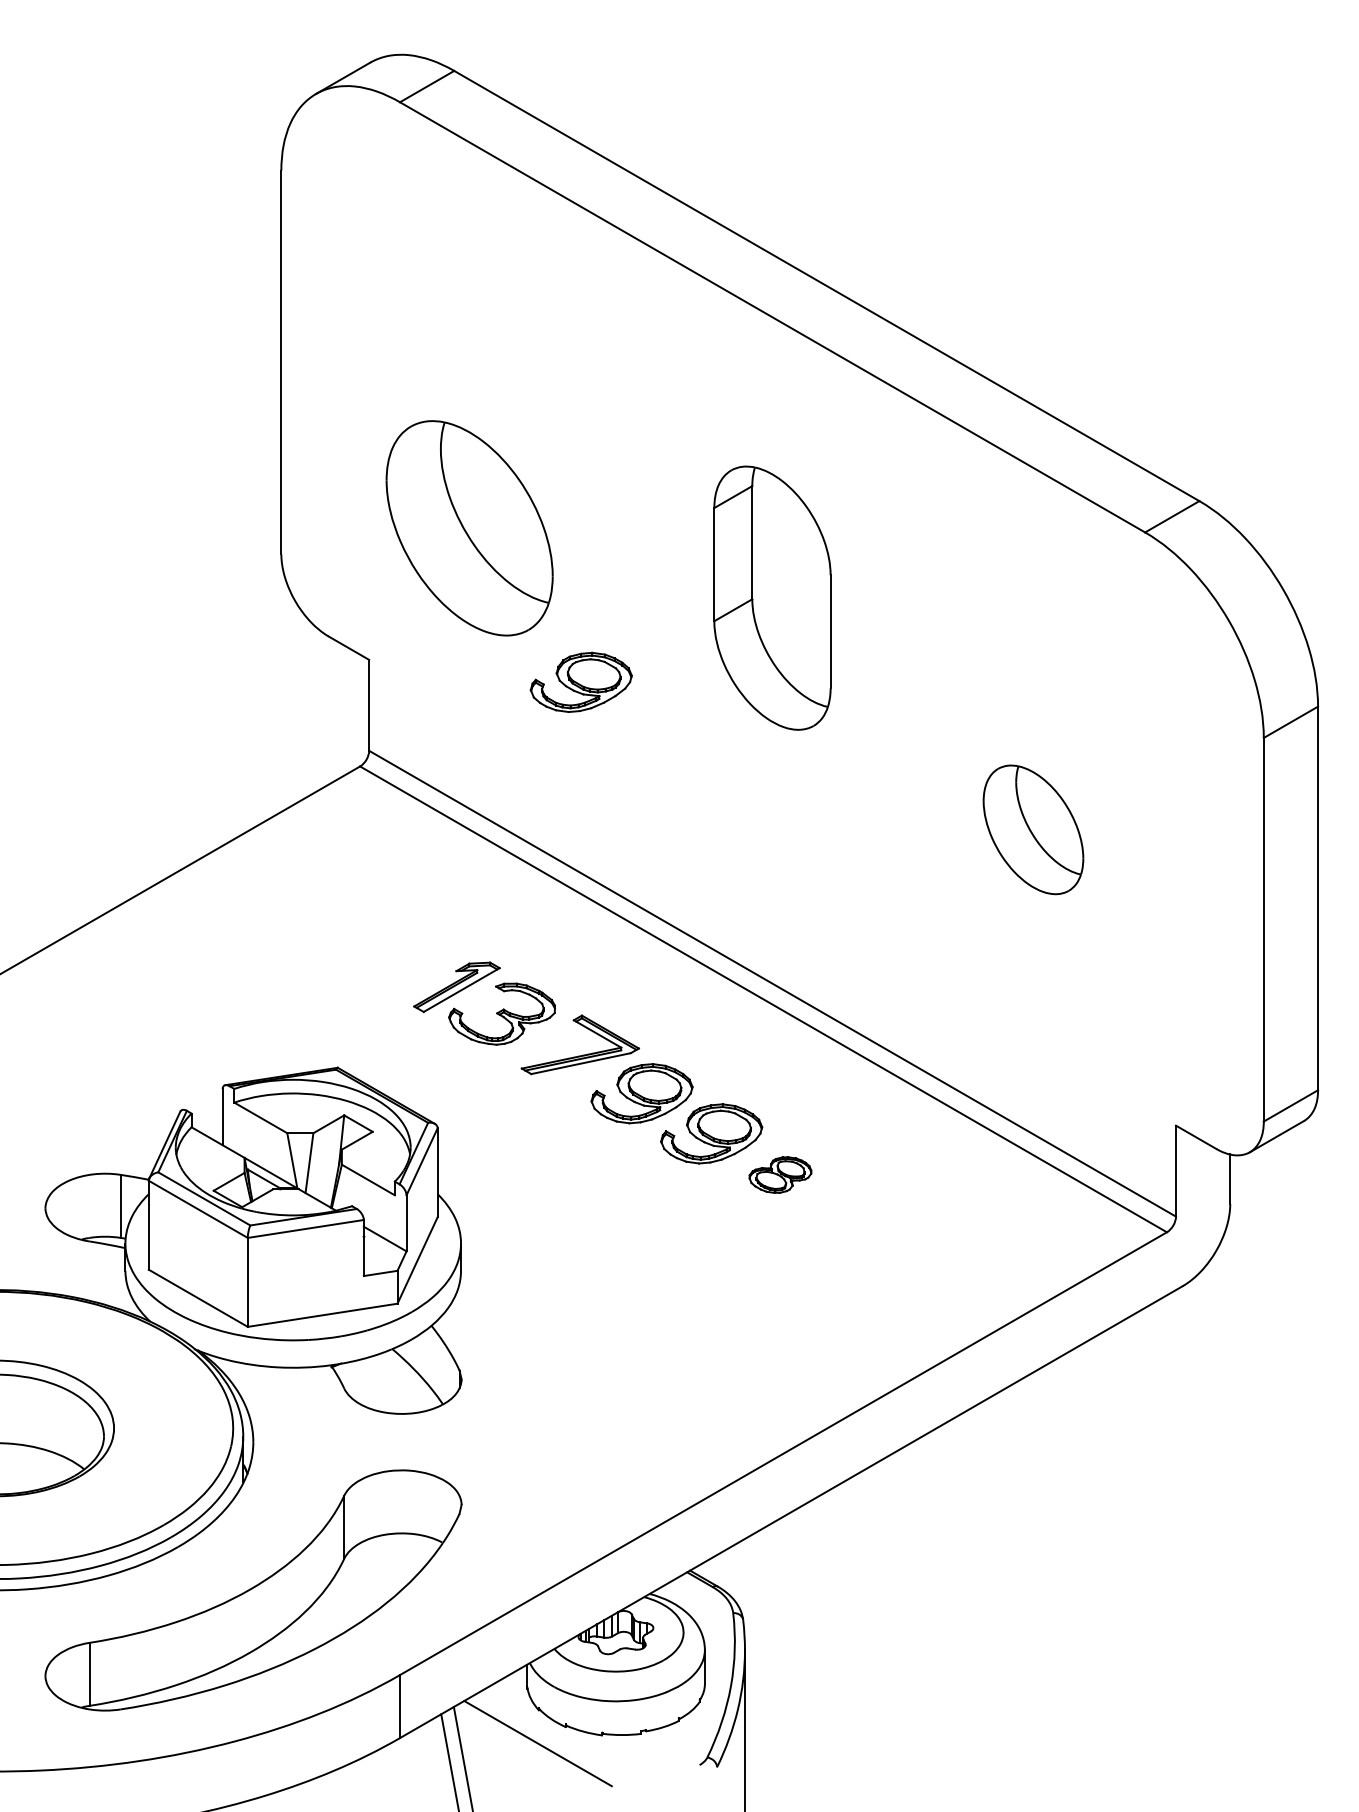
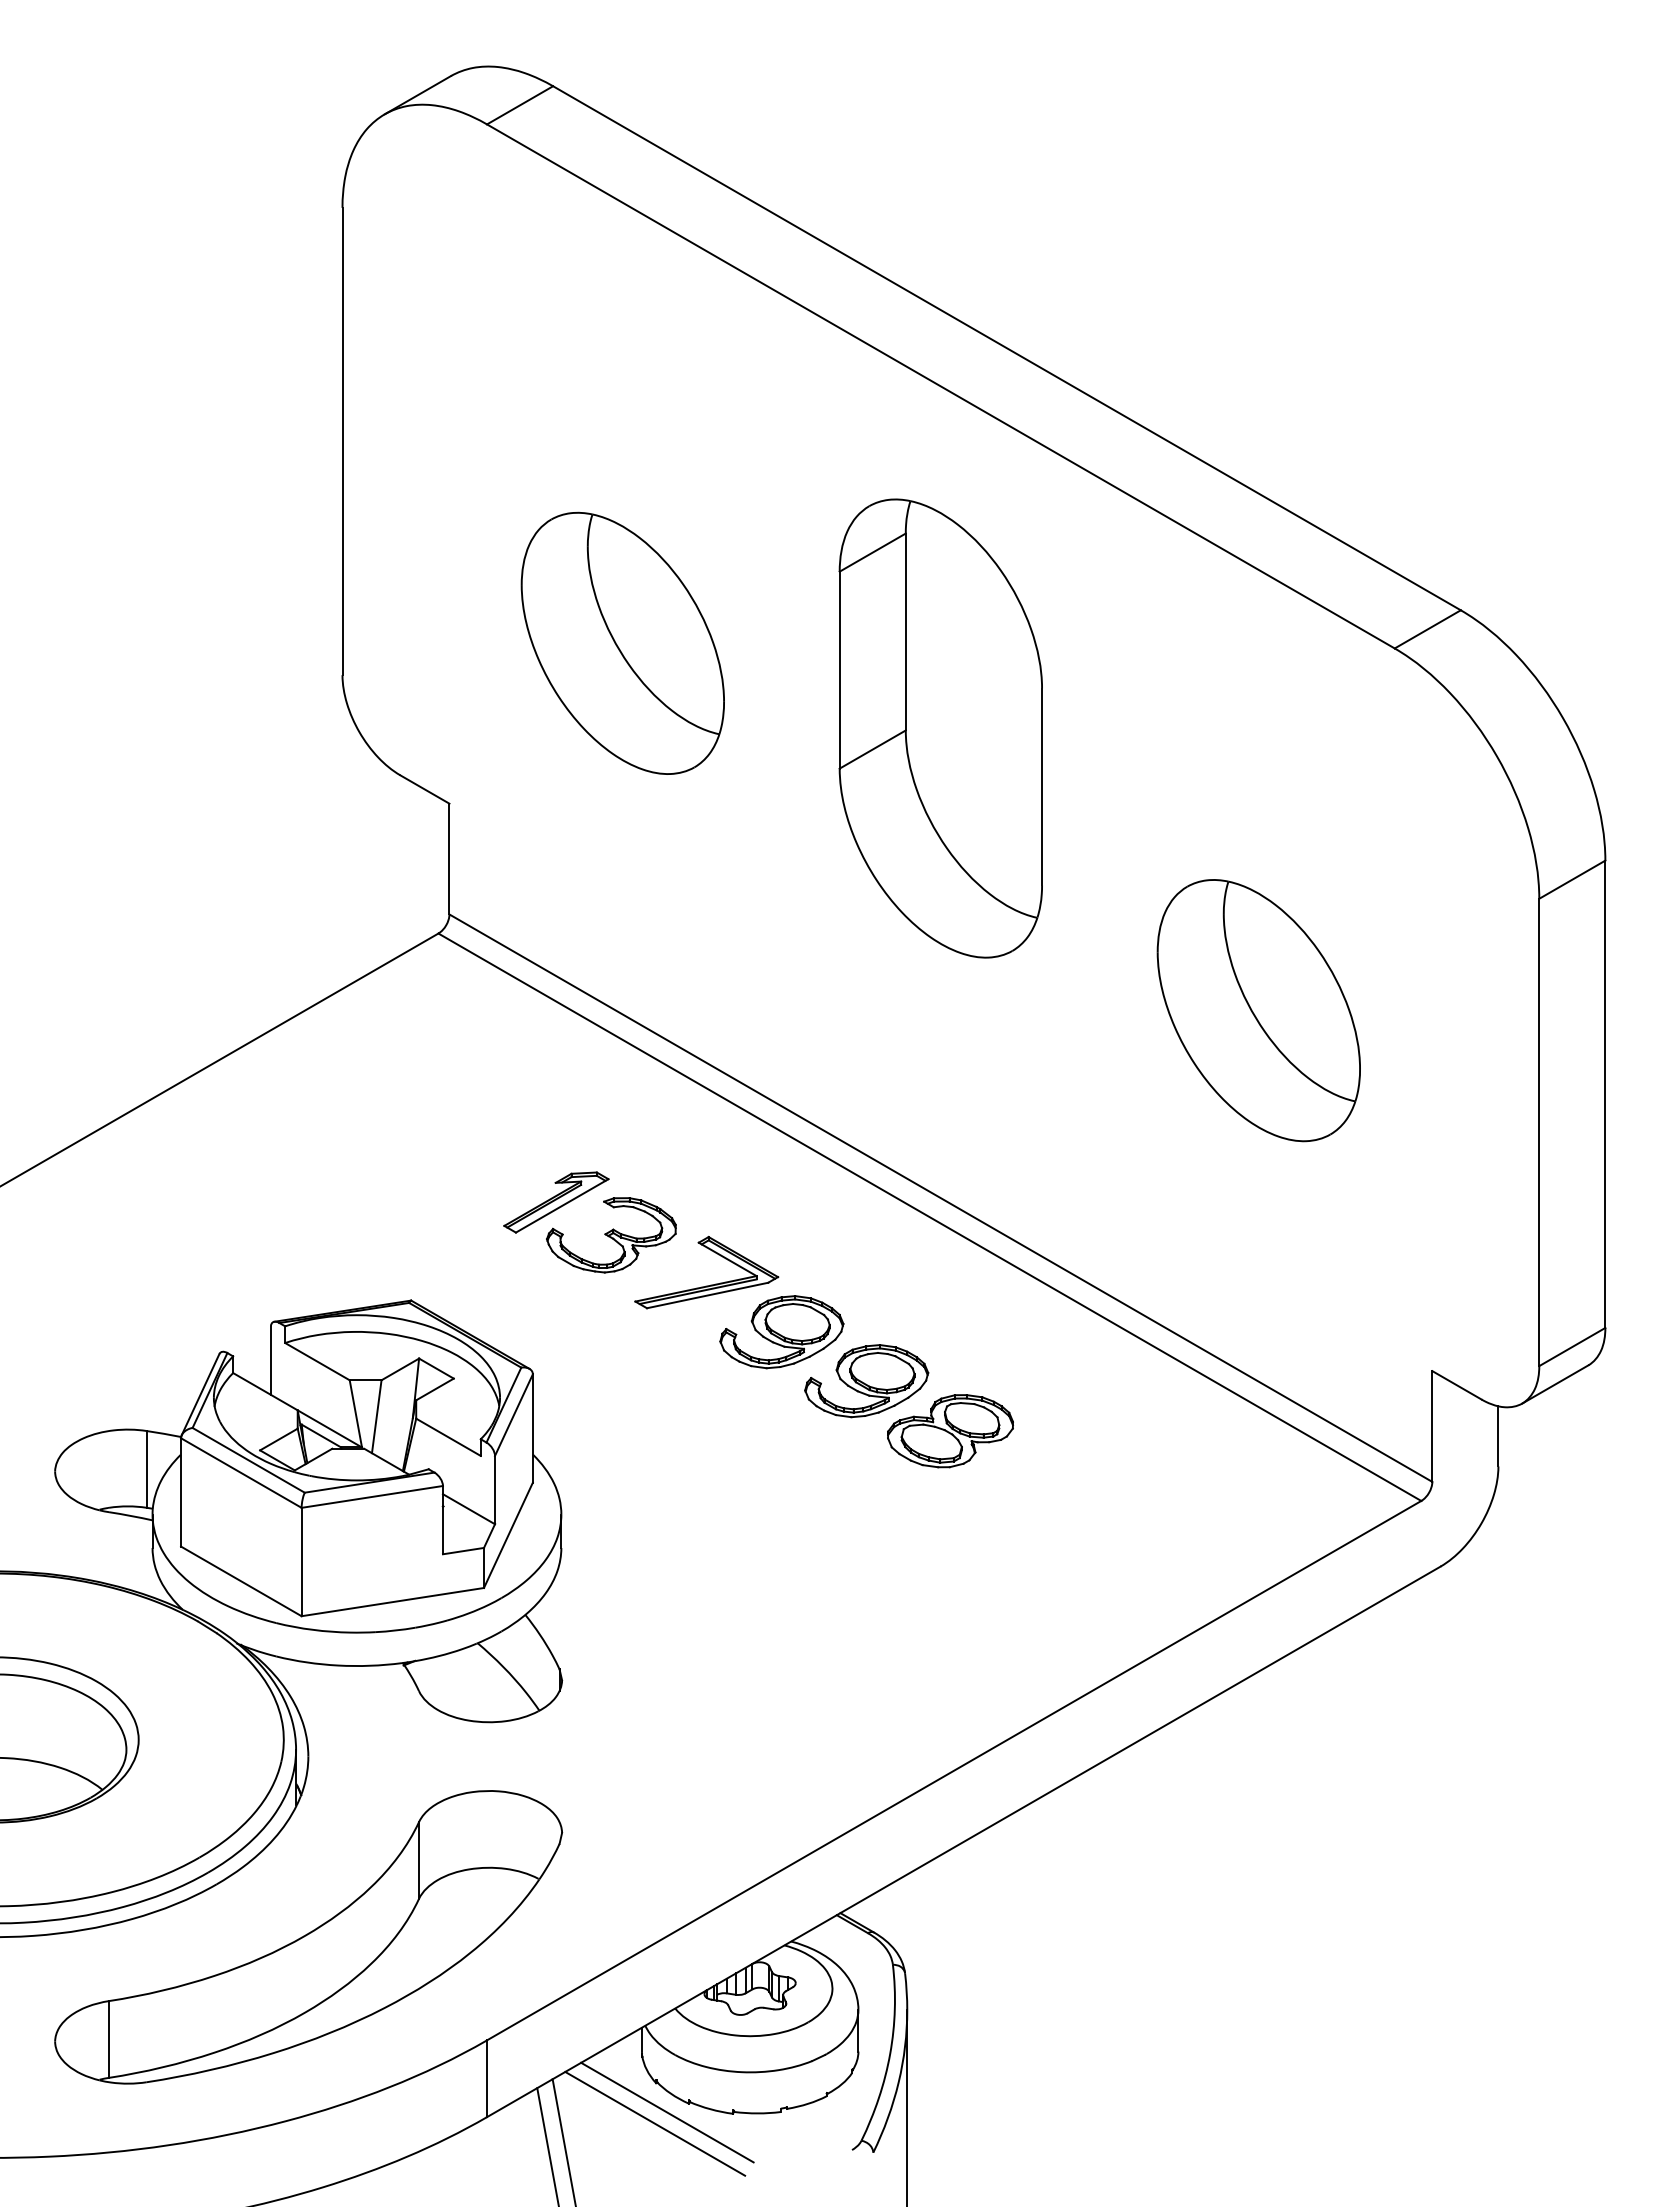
part: (469, 527) -> (622, 642), moved
part: (772, 598) -> (940, 728), size x1.43
part: (580, 682) -> (707, 831), removed
part: (1033, 829) -> (1258, 1010), size x1.67
part: (780, 1175) -> (950, 1431), size x1.67
line: (548, 1734) -> (667, 2112), added

